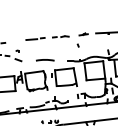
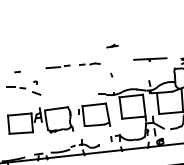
part: (83, 33) -> (112, 45), moved
line: (44, 60) -> (69, 93), removed

